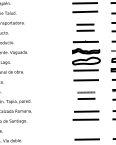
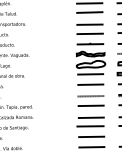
part: (84, 27) -> (89, 28), size x1.43
part: (85, 95) -> (90, 100), size x1.43
line: (86, 129) -> (91, 136), added

